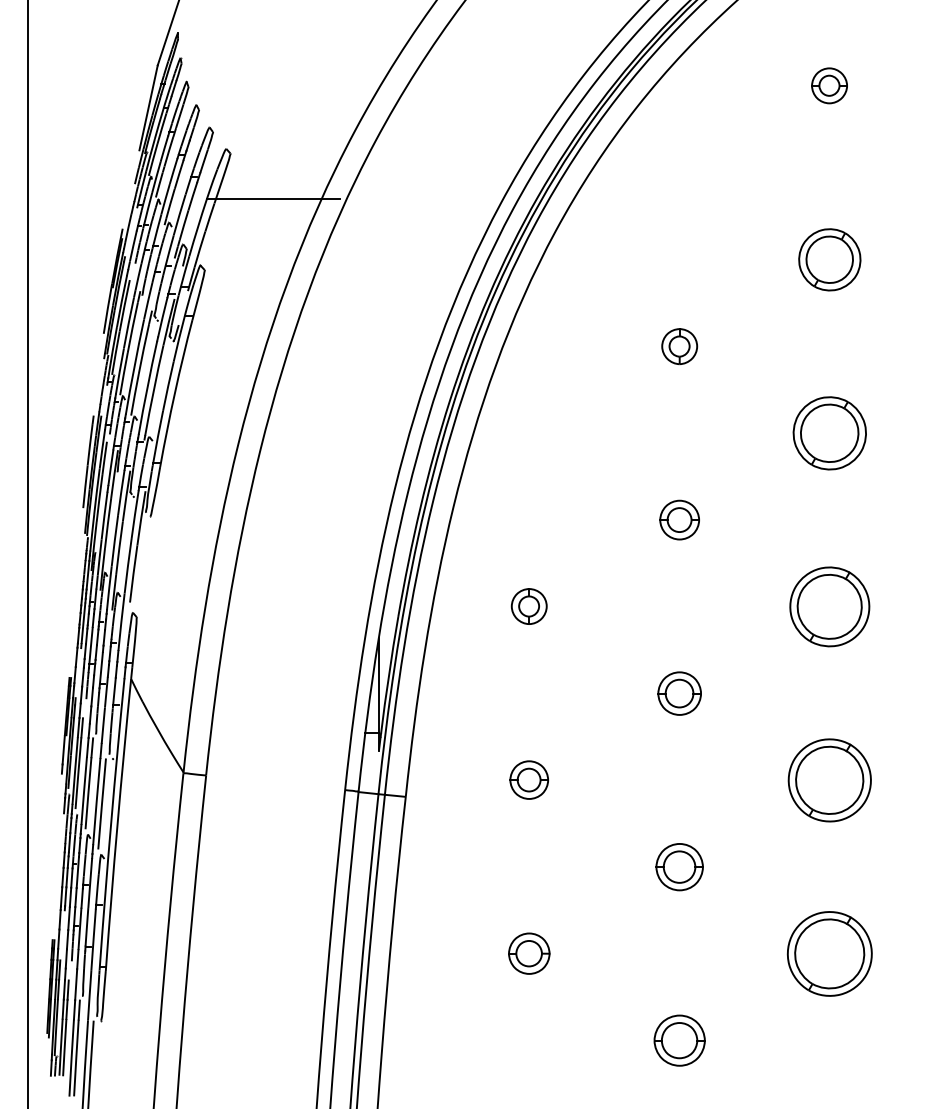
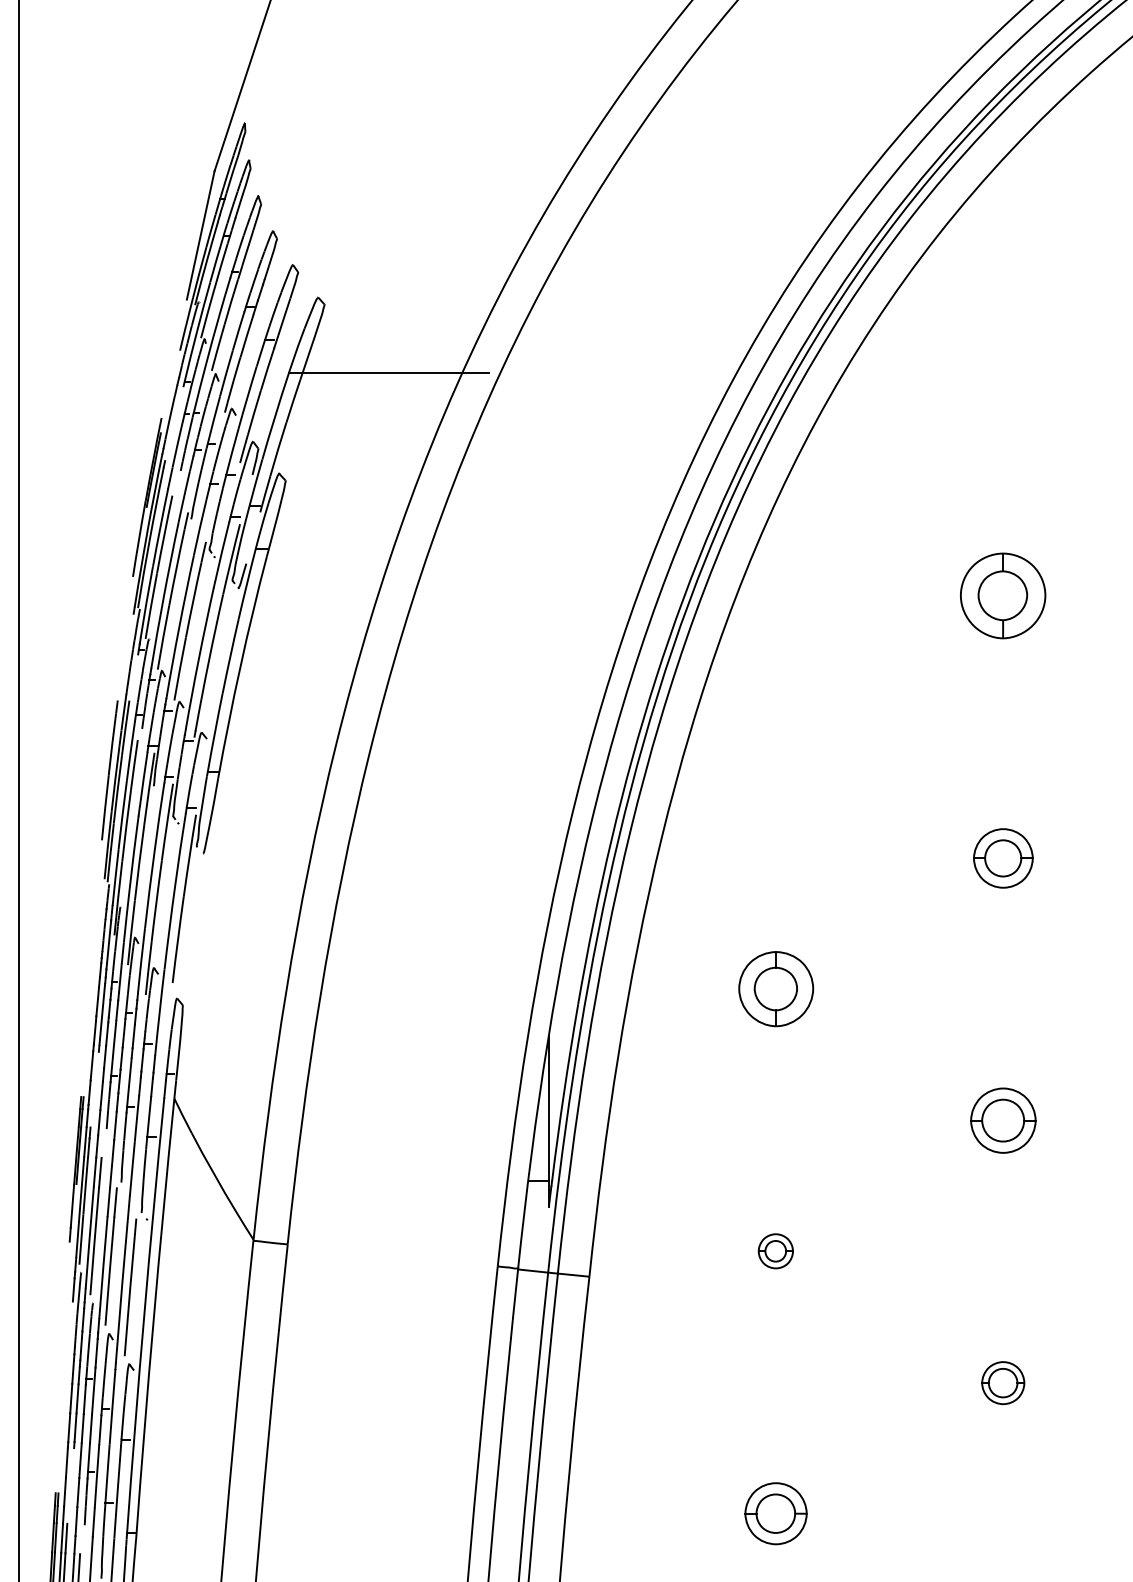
part: (679, 346) -> (1003, 596), size x1.6
part: (528, 606) -> (774, 988), size x1.4
part: (528, 779) -> (774, 1250), size x0.6
part: (679, 867) -> (1003, 1383), size x0.6

